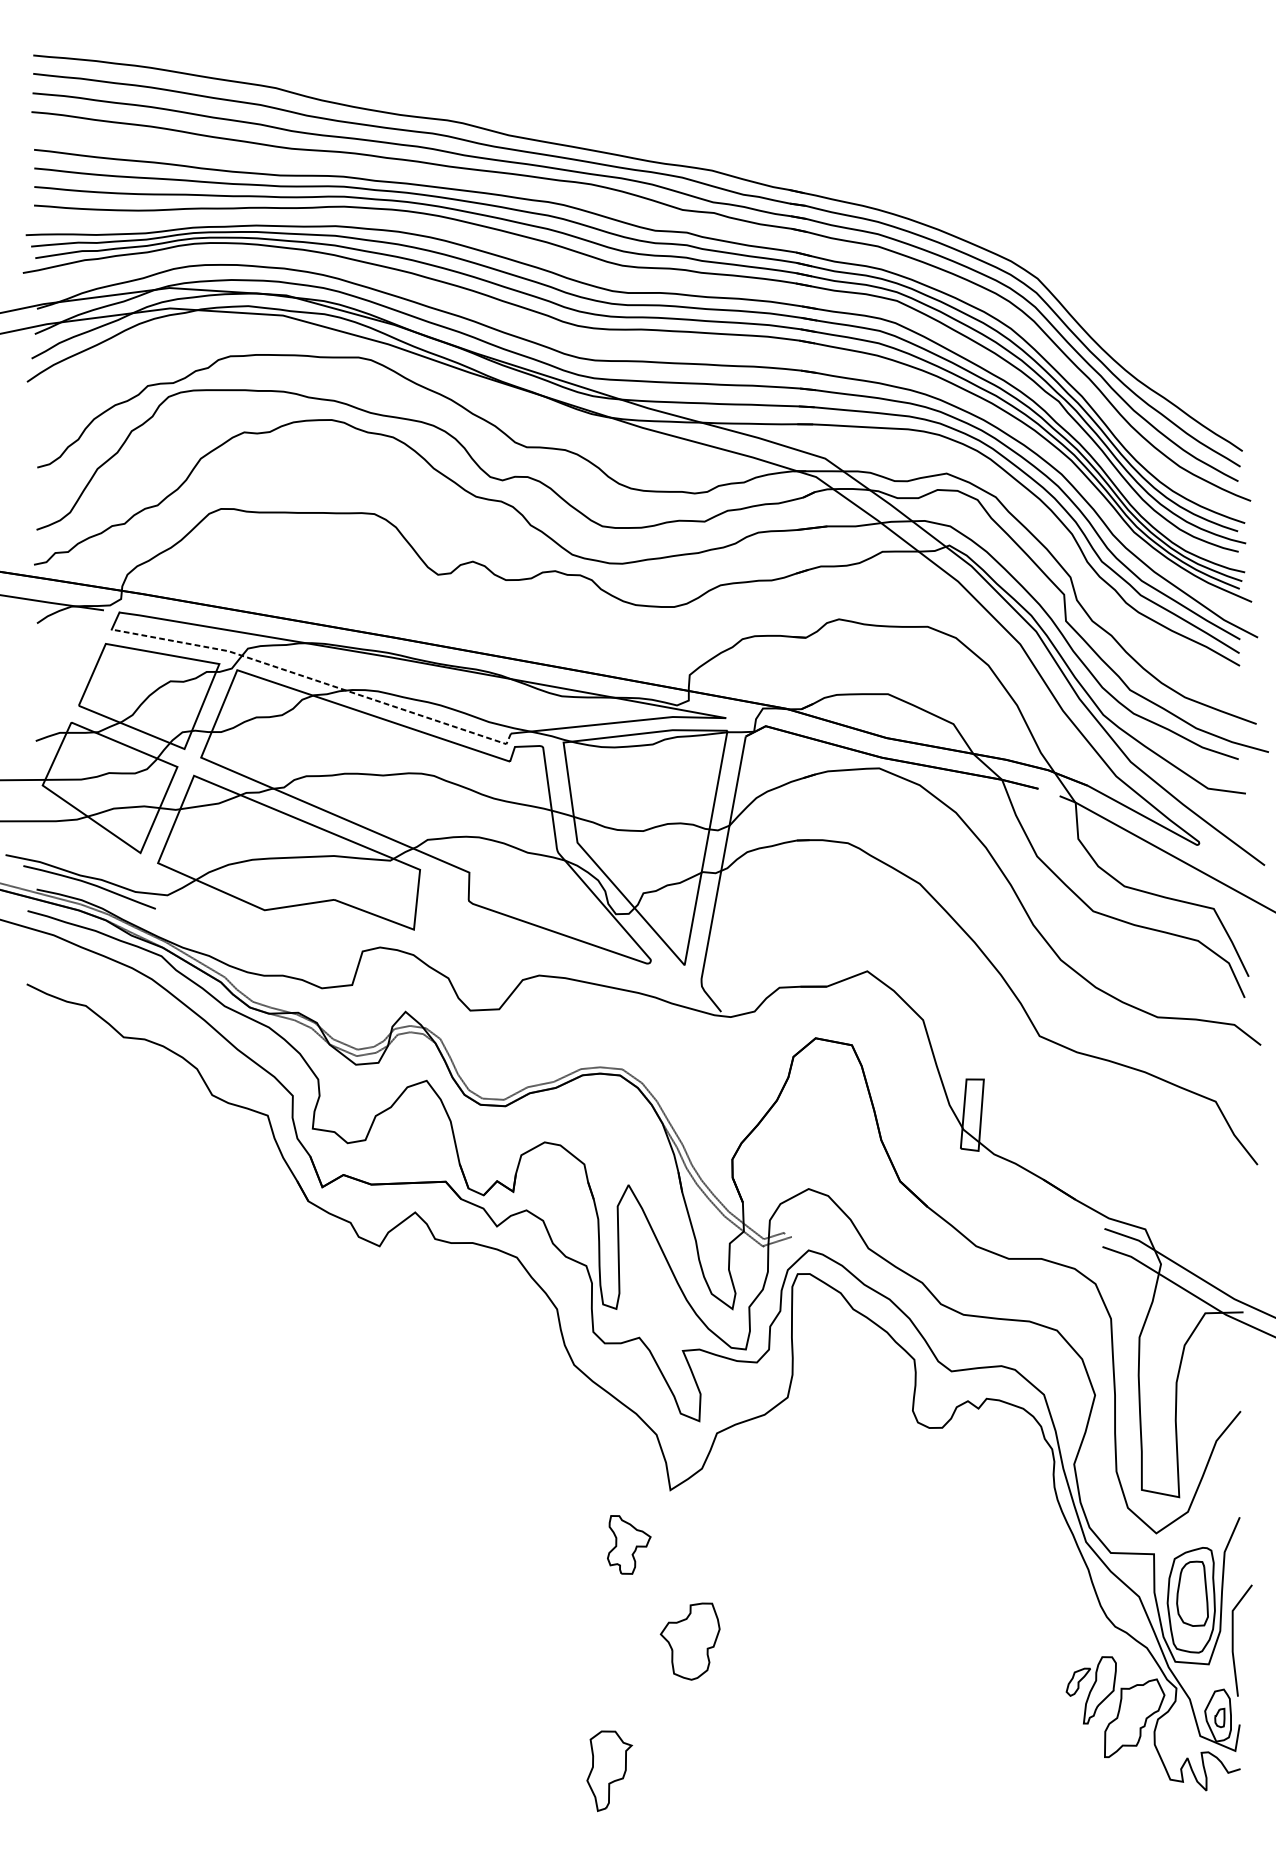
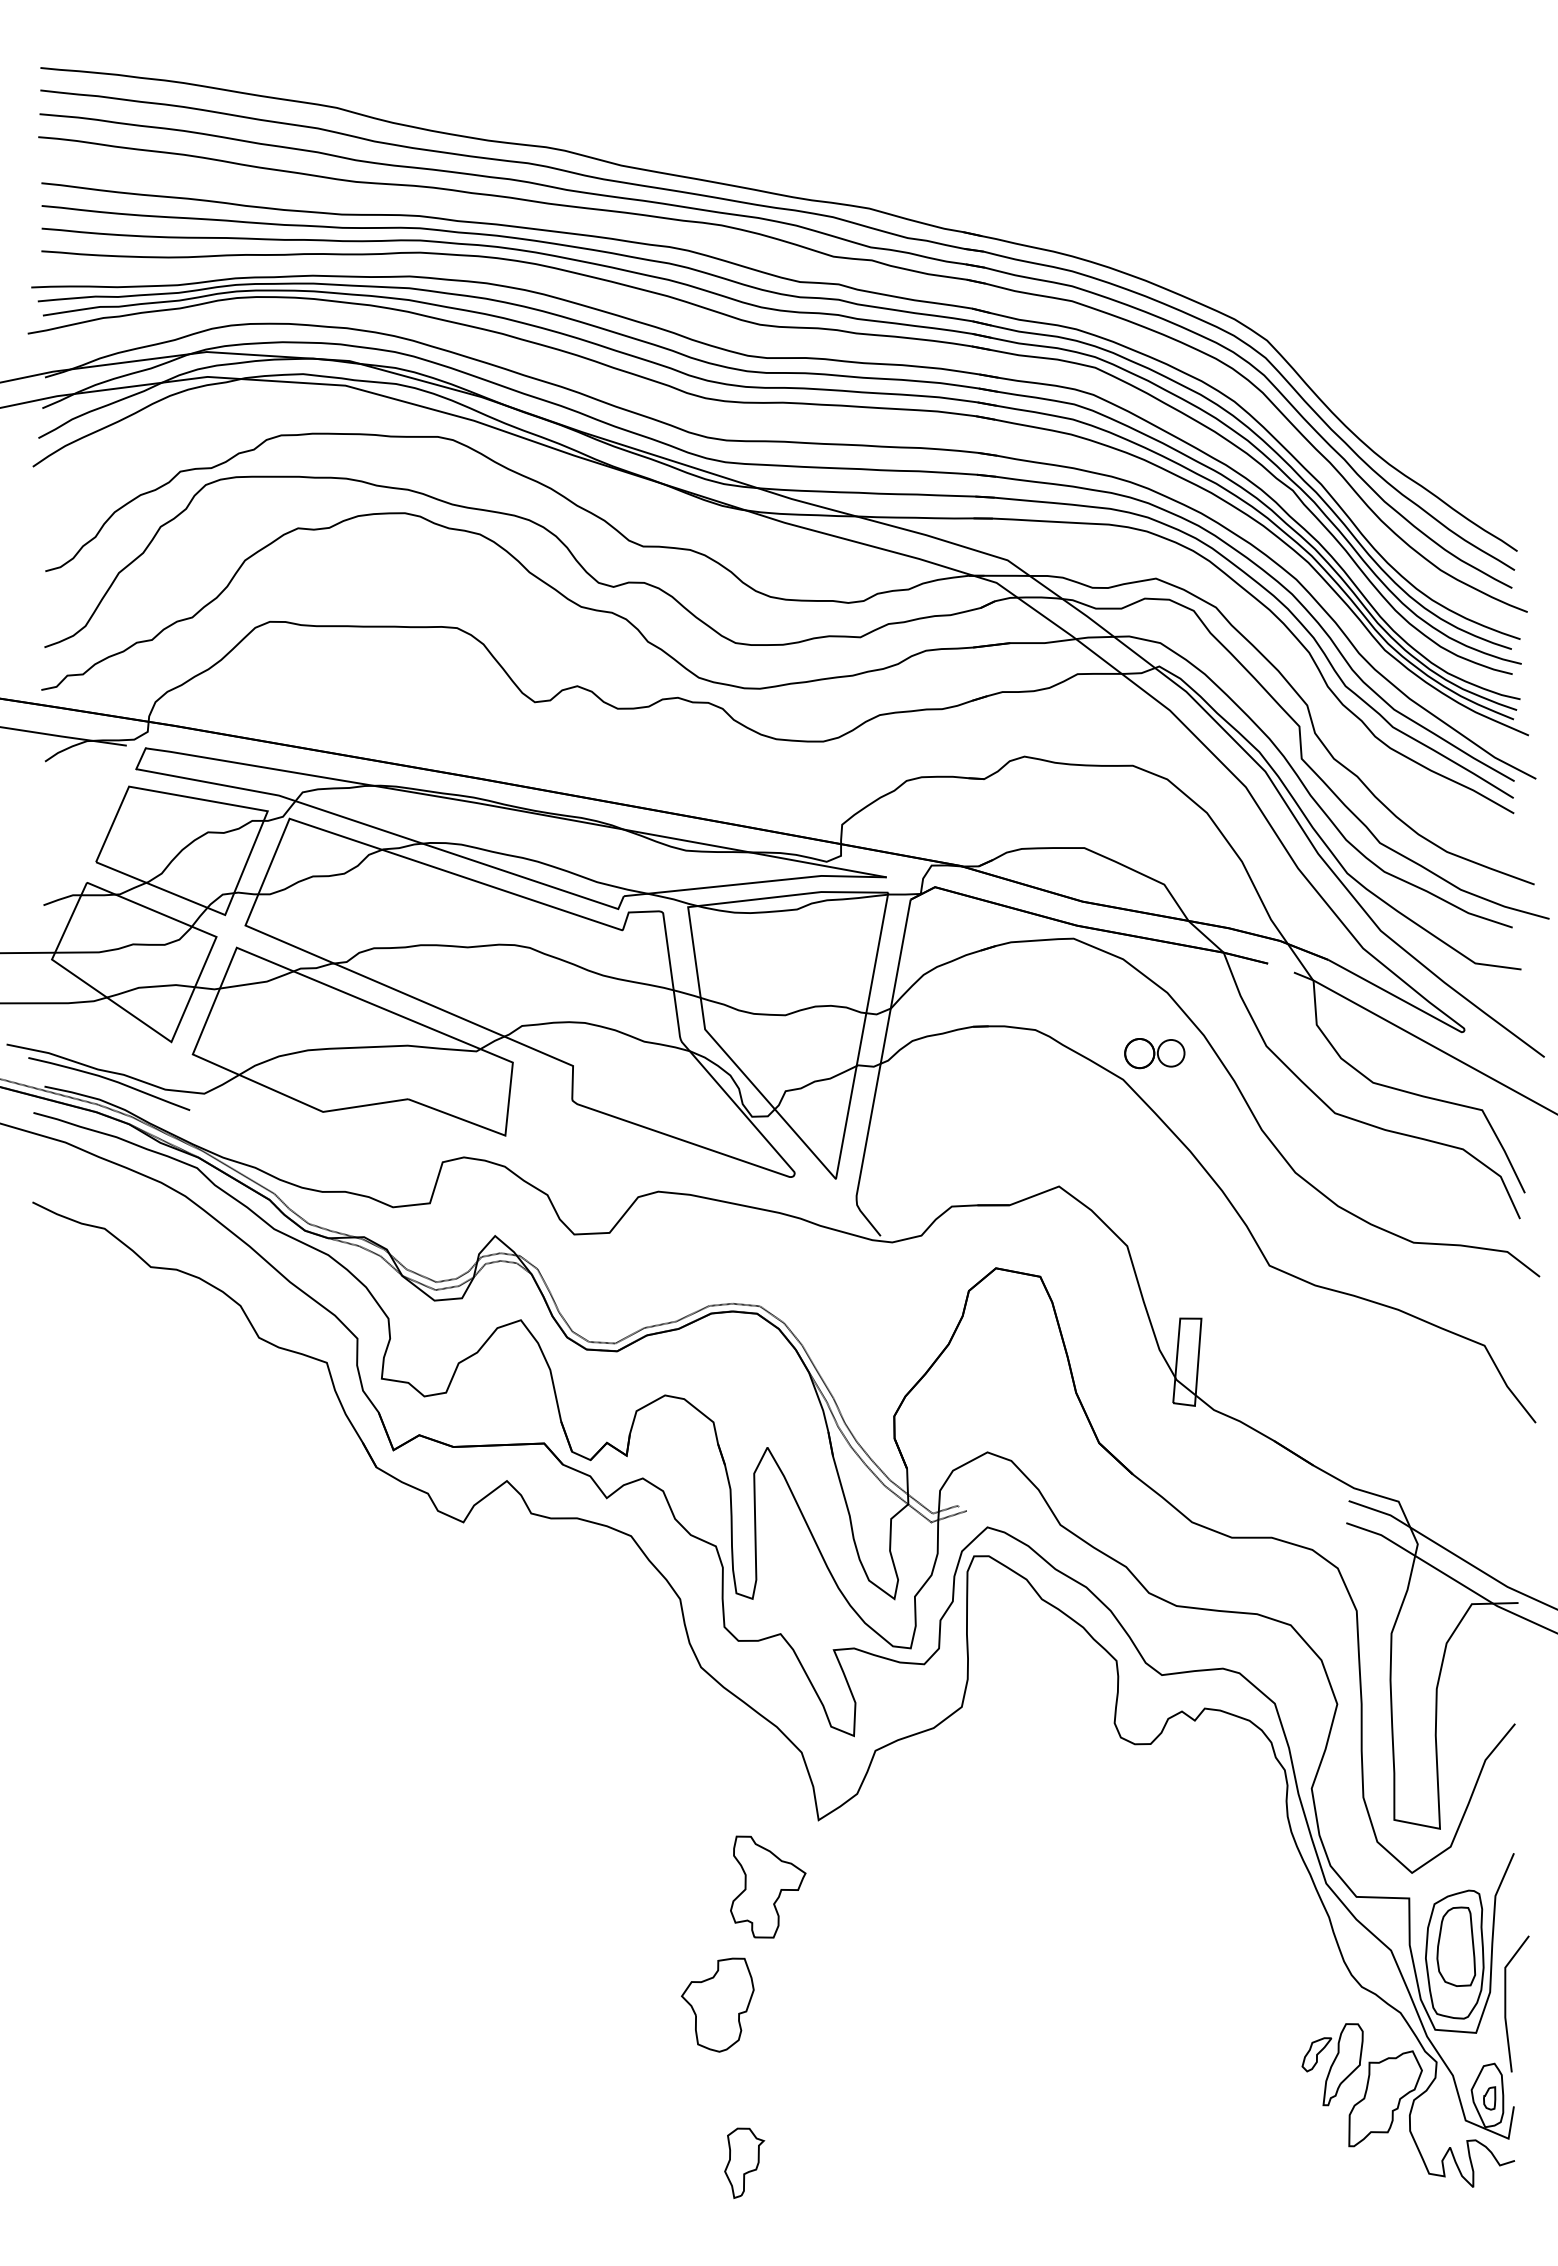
line: (316, 680) -> (386, 831), dashed -> solid
part: (945, 862) -> (1154, 1053), added
part: (629, 1544) -> (768, 1886), size x1.43
part: (689, 1641) -> (717, 2004), moved
part: (609, 1770) -> (744, 2162), size x0.71

